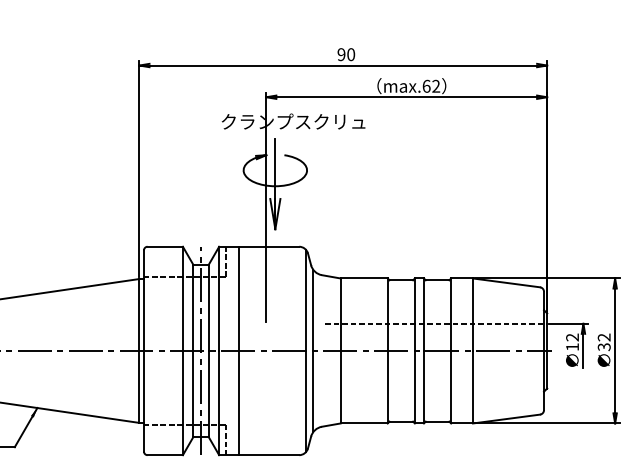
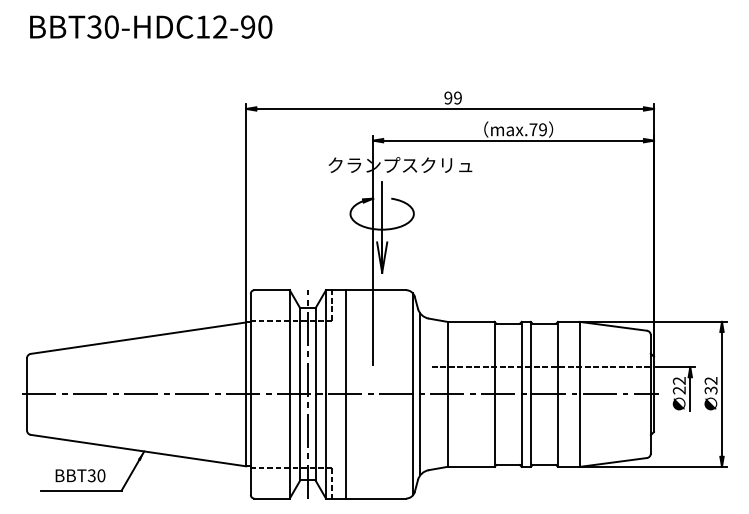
text: (350, 54) -> (457, 97), 90 -> 99
text: (430, 86) -> (537, 129), max.62 -> max.79
text: (571, 347) -> (678, 390), 12 -> 22

